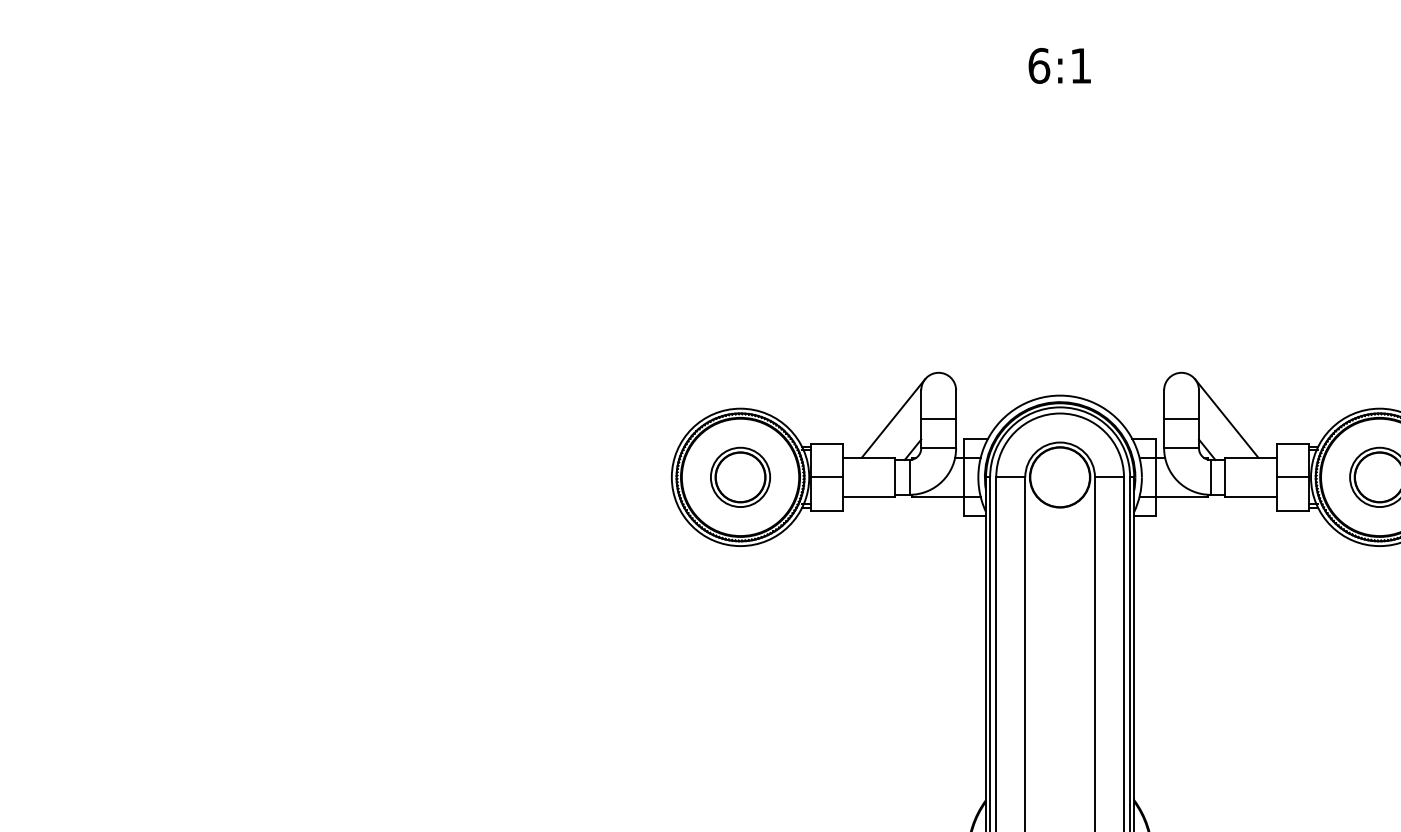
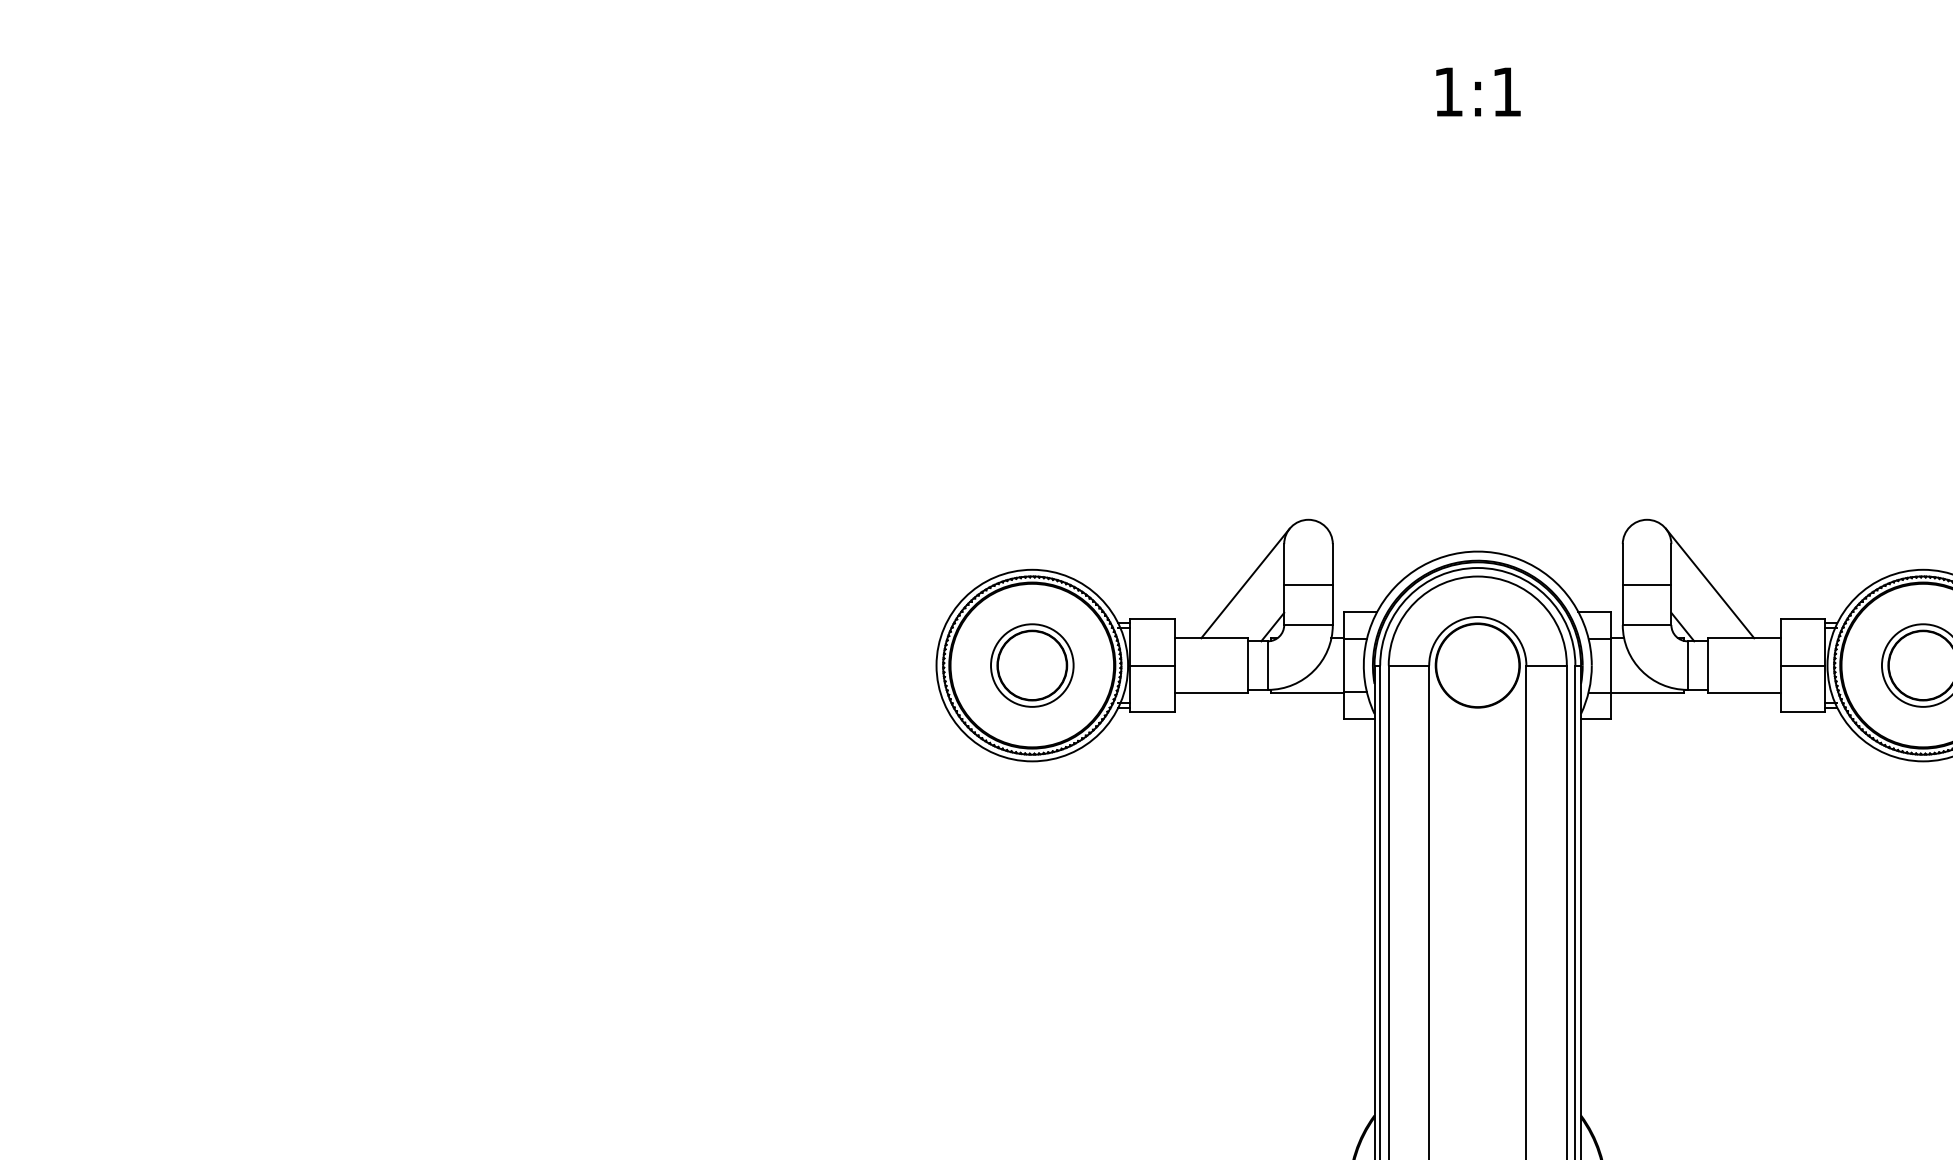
text: (1039, 65) -> (1449, 91), 6:1 -> 1:1

